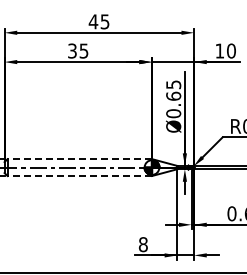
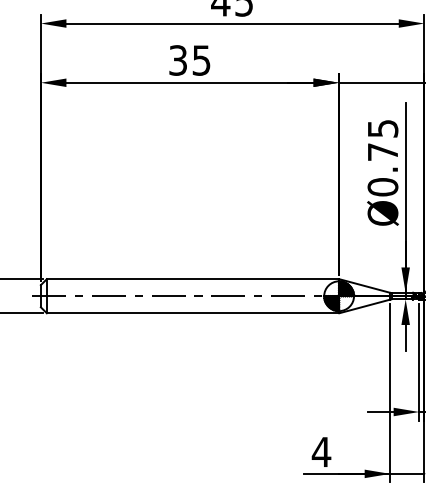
text: (173, 95) -> (382, 150), Ø0.65 -> Ø0.75
line: (79, 159) -> (192, 279), dashed -> solid
line: (79, 176) -> (192, 314), dashed -> solid
text: (143, 244) -> (321, 451), 8 -> 4

